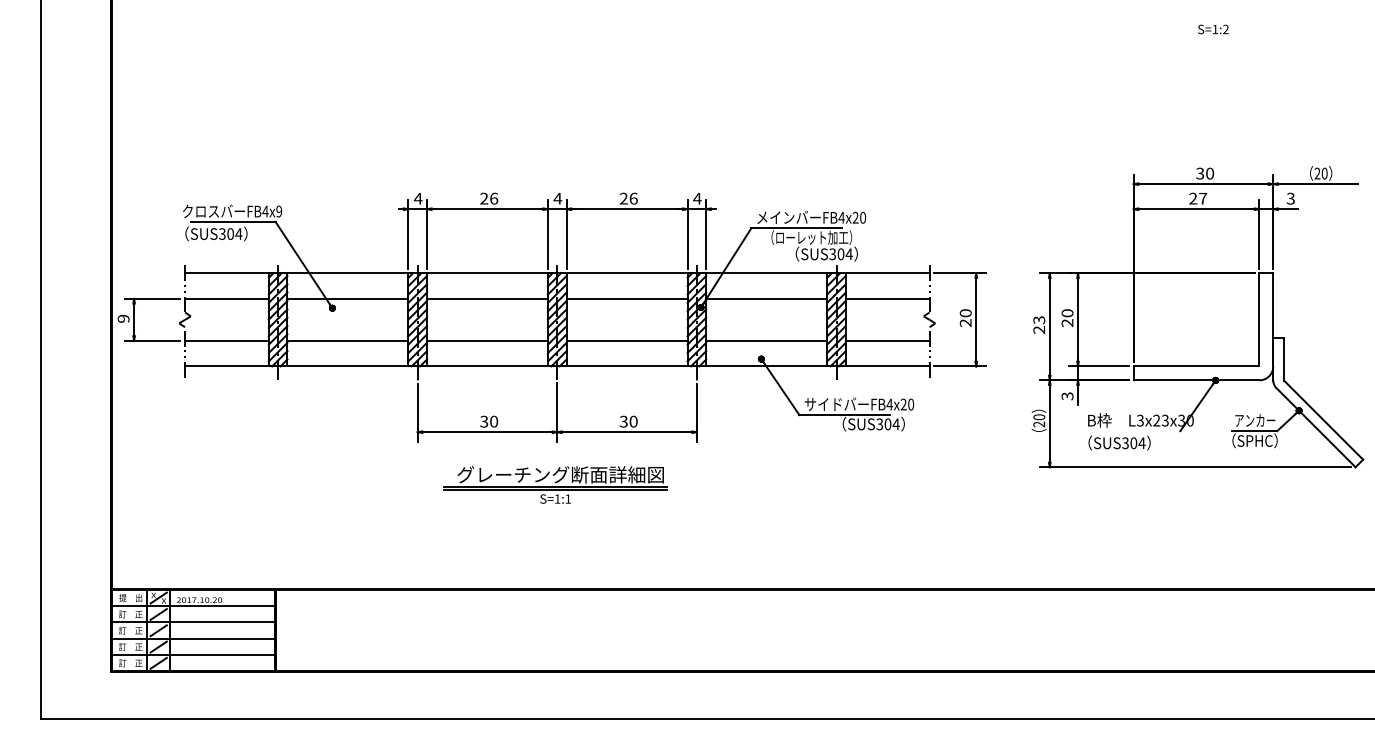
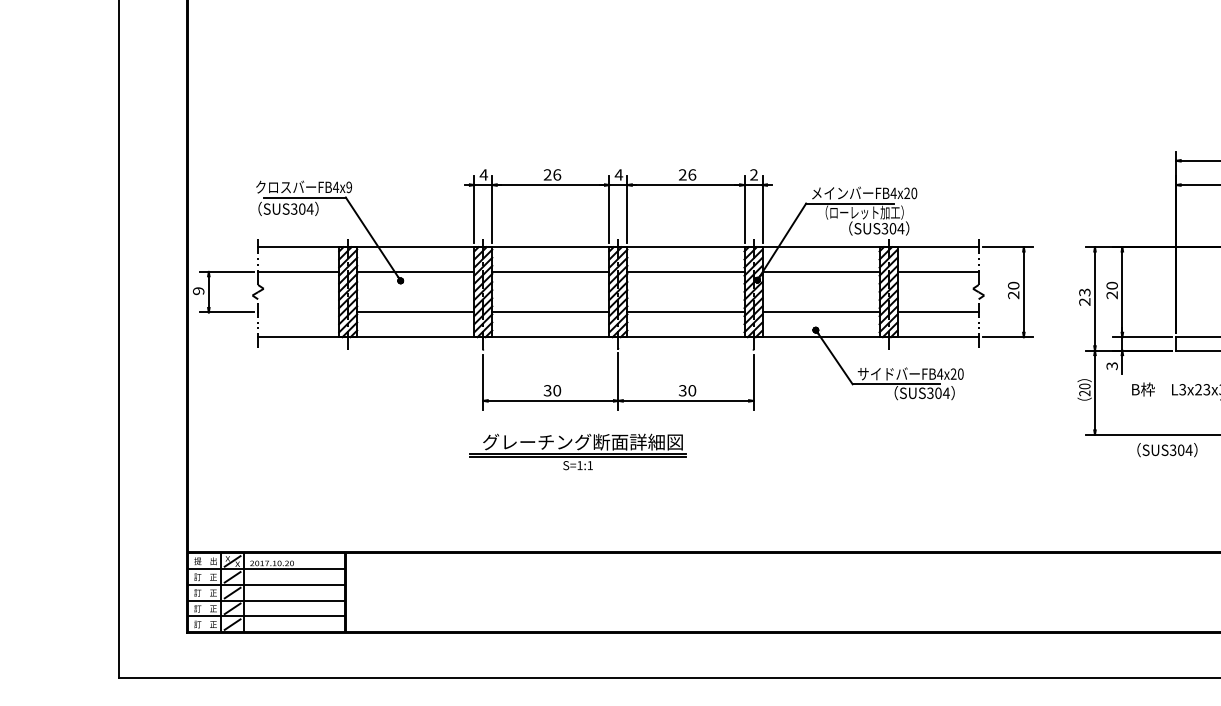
text: (697, 198) -> (754, 174), 4 -> 2
line: (226, 340) -> (298, 312), removed
text: (1119, 442) -> (1167, 449), moved
part: (555, 484) -> (577, 451), moved

